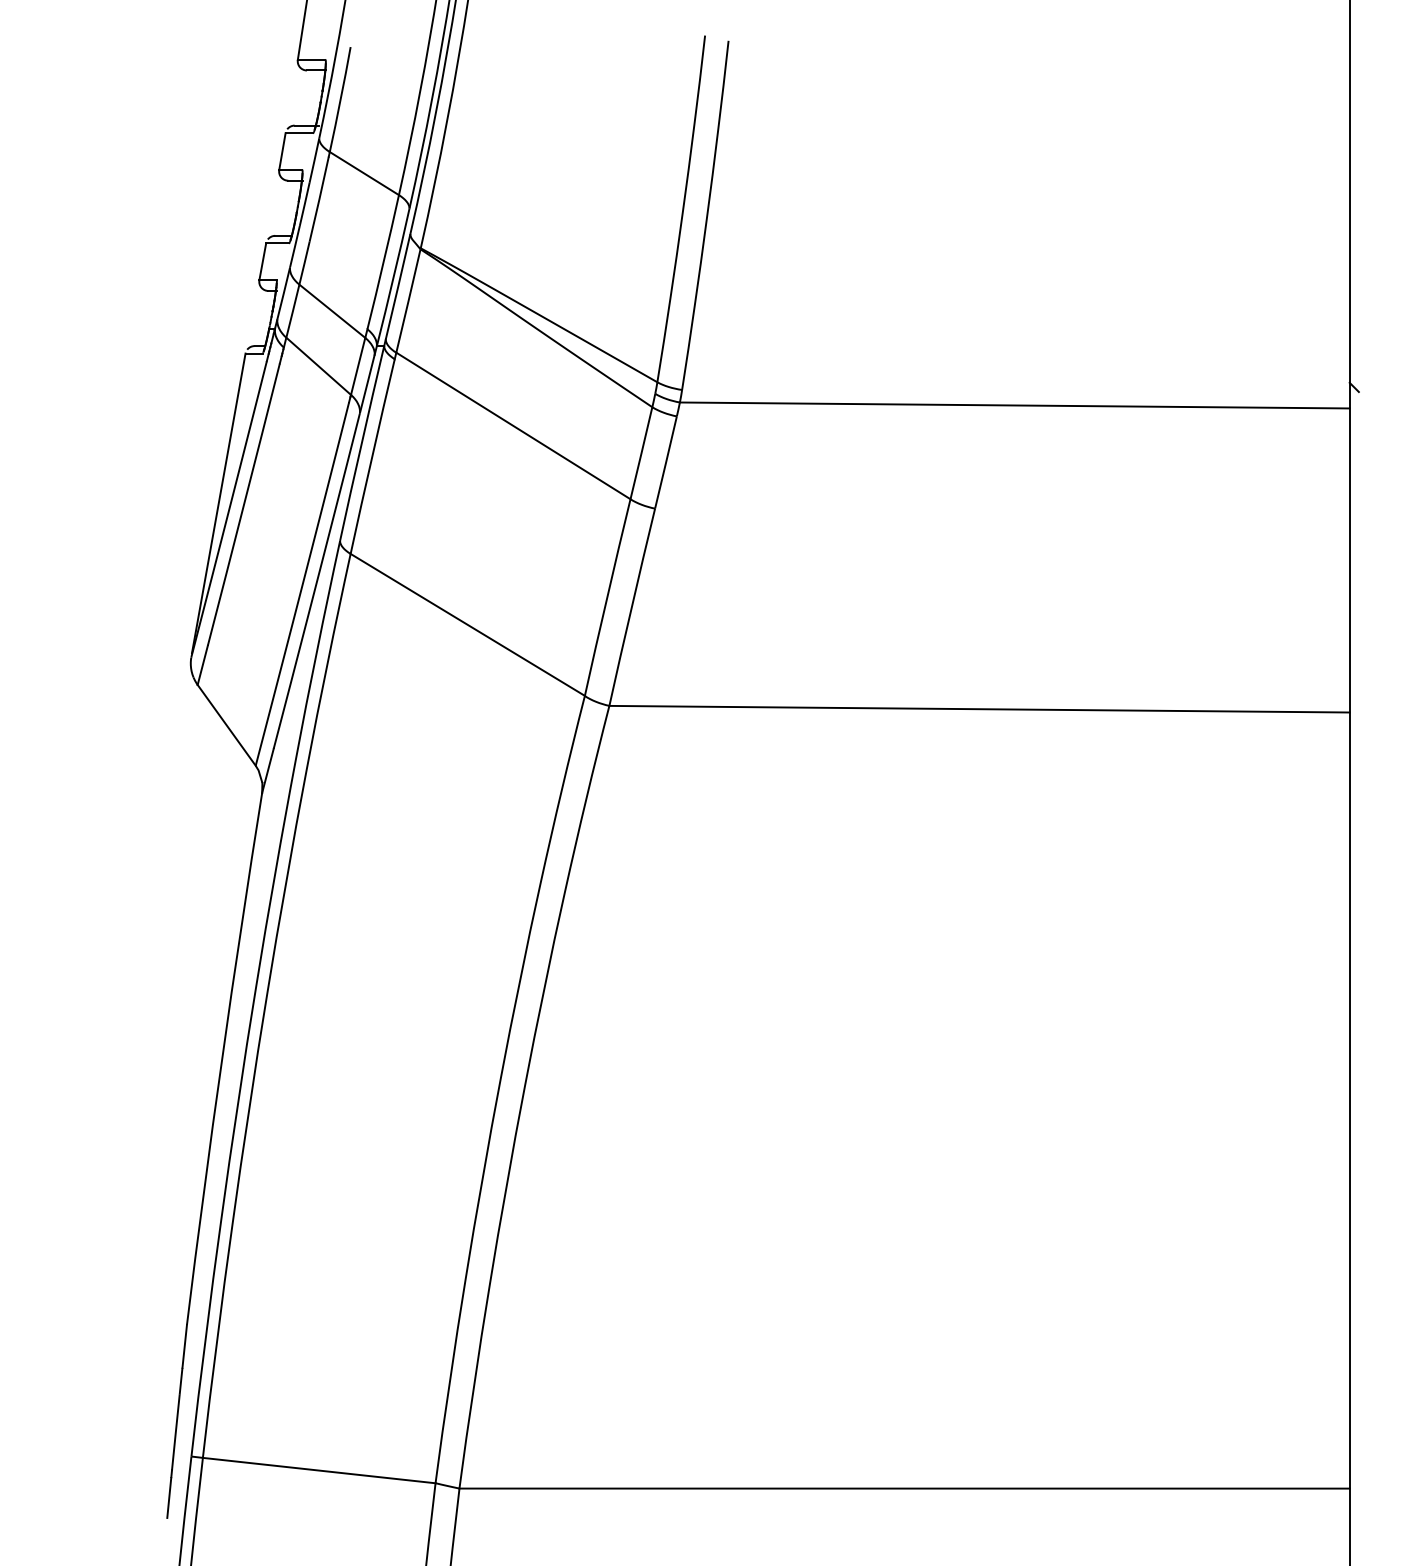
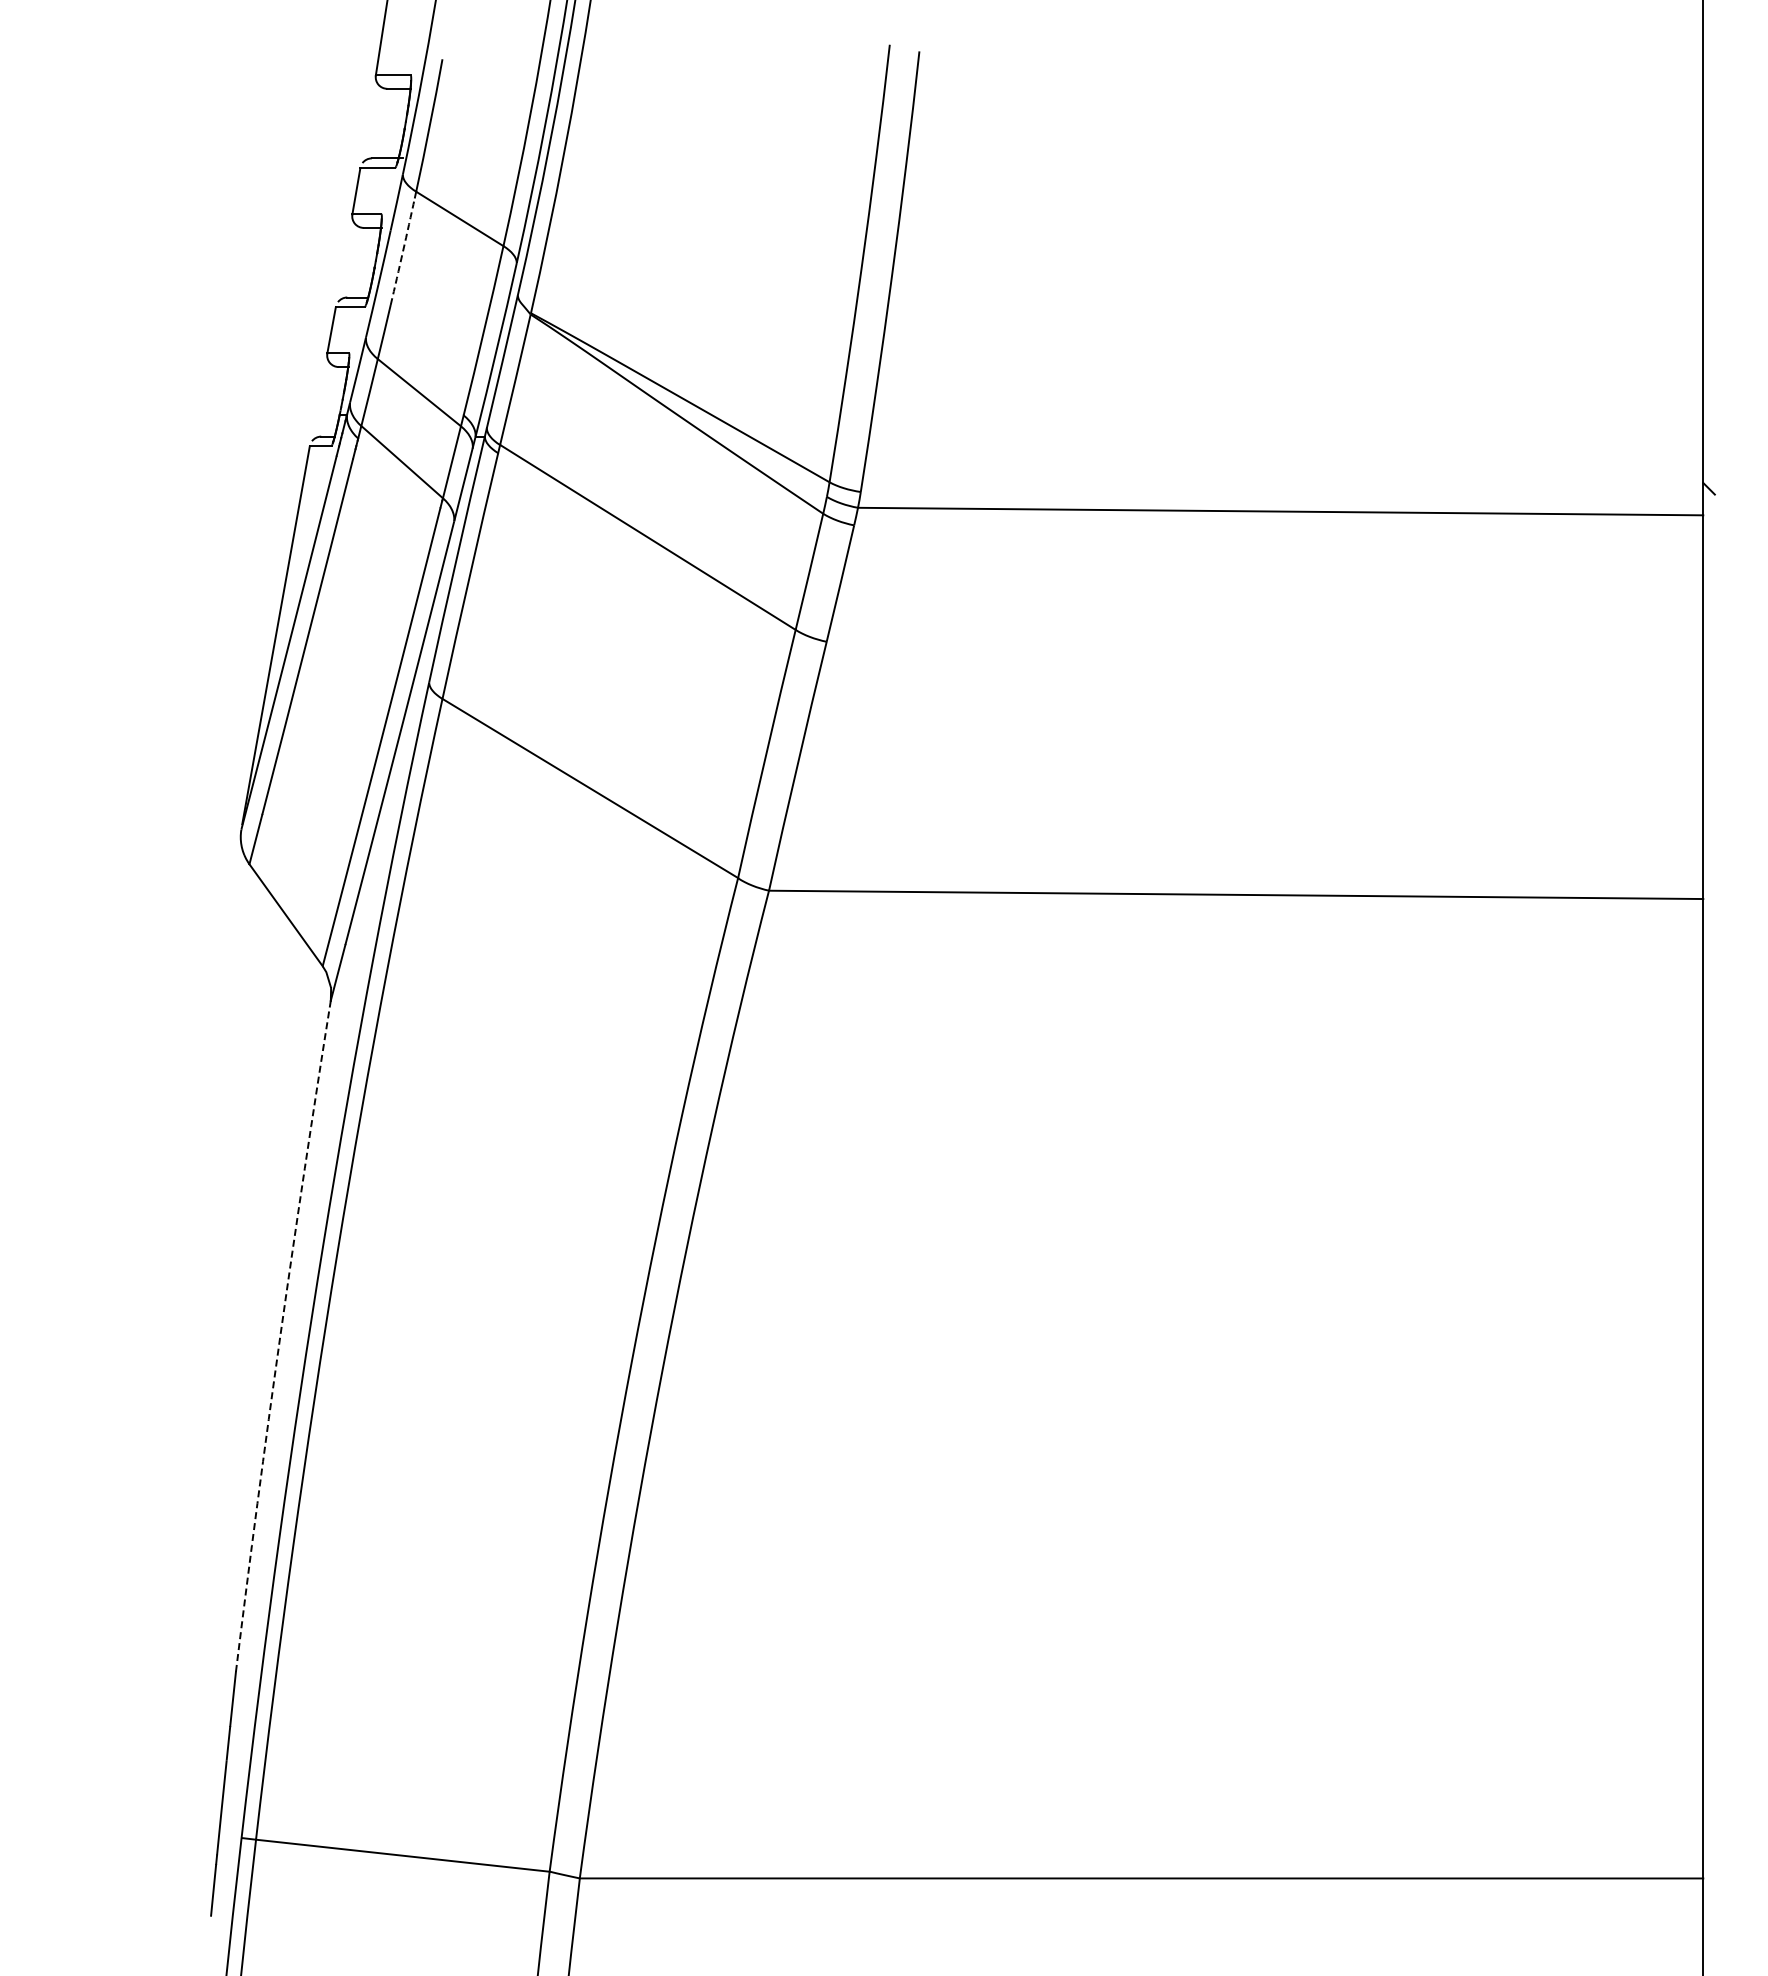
arc: (319, 199) -> (403, 251), solid -> dashed
arc: (222, 1058) -> (280, 1335), solid -> dashed

